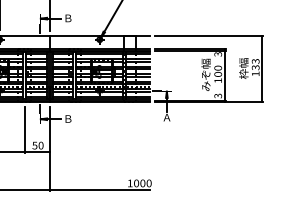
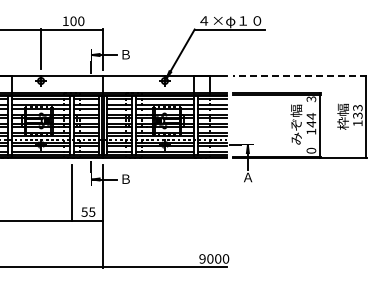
line: (208, 36) -> (299, 76), solid -> dashed
text: (218, 71) -> (311, 120), 100 -> 144
text: (218, 95) -> (311, 150), 3 -> 0
text: (41, 145) -> (92, 211), 50 -> 55
text: (130, 183) -> (202, 258), 1000 -> 9000

